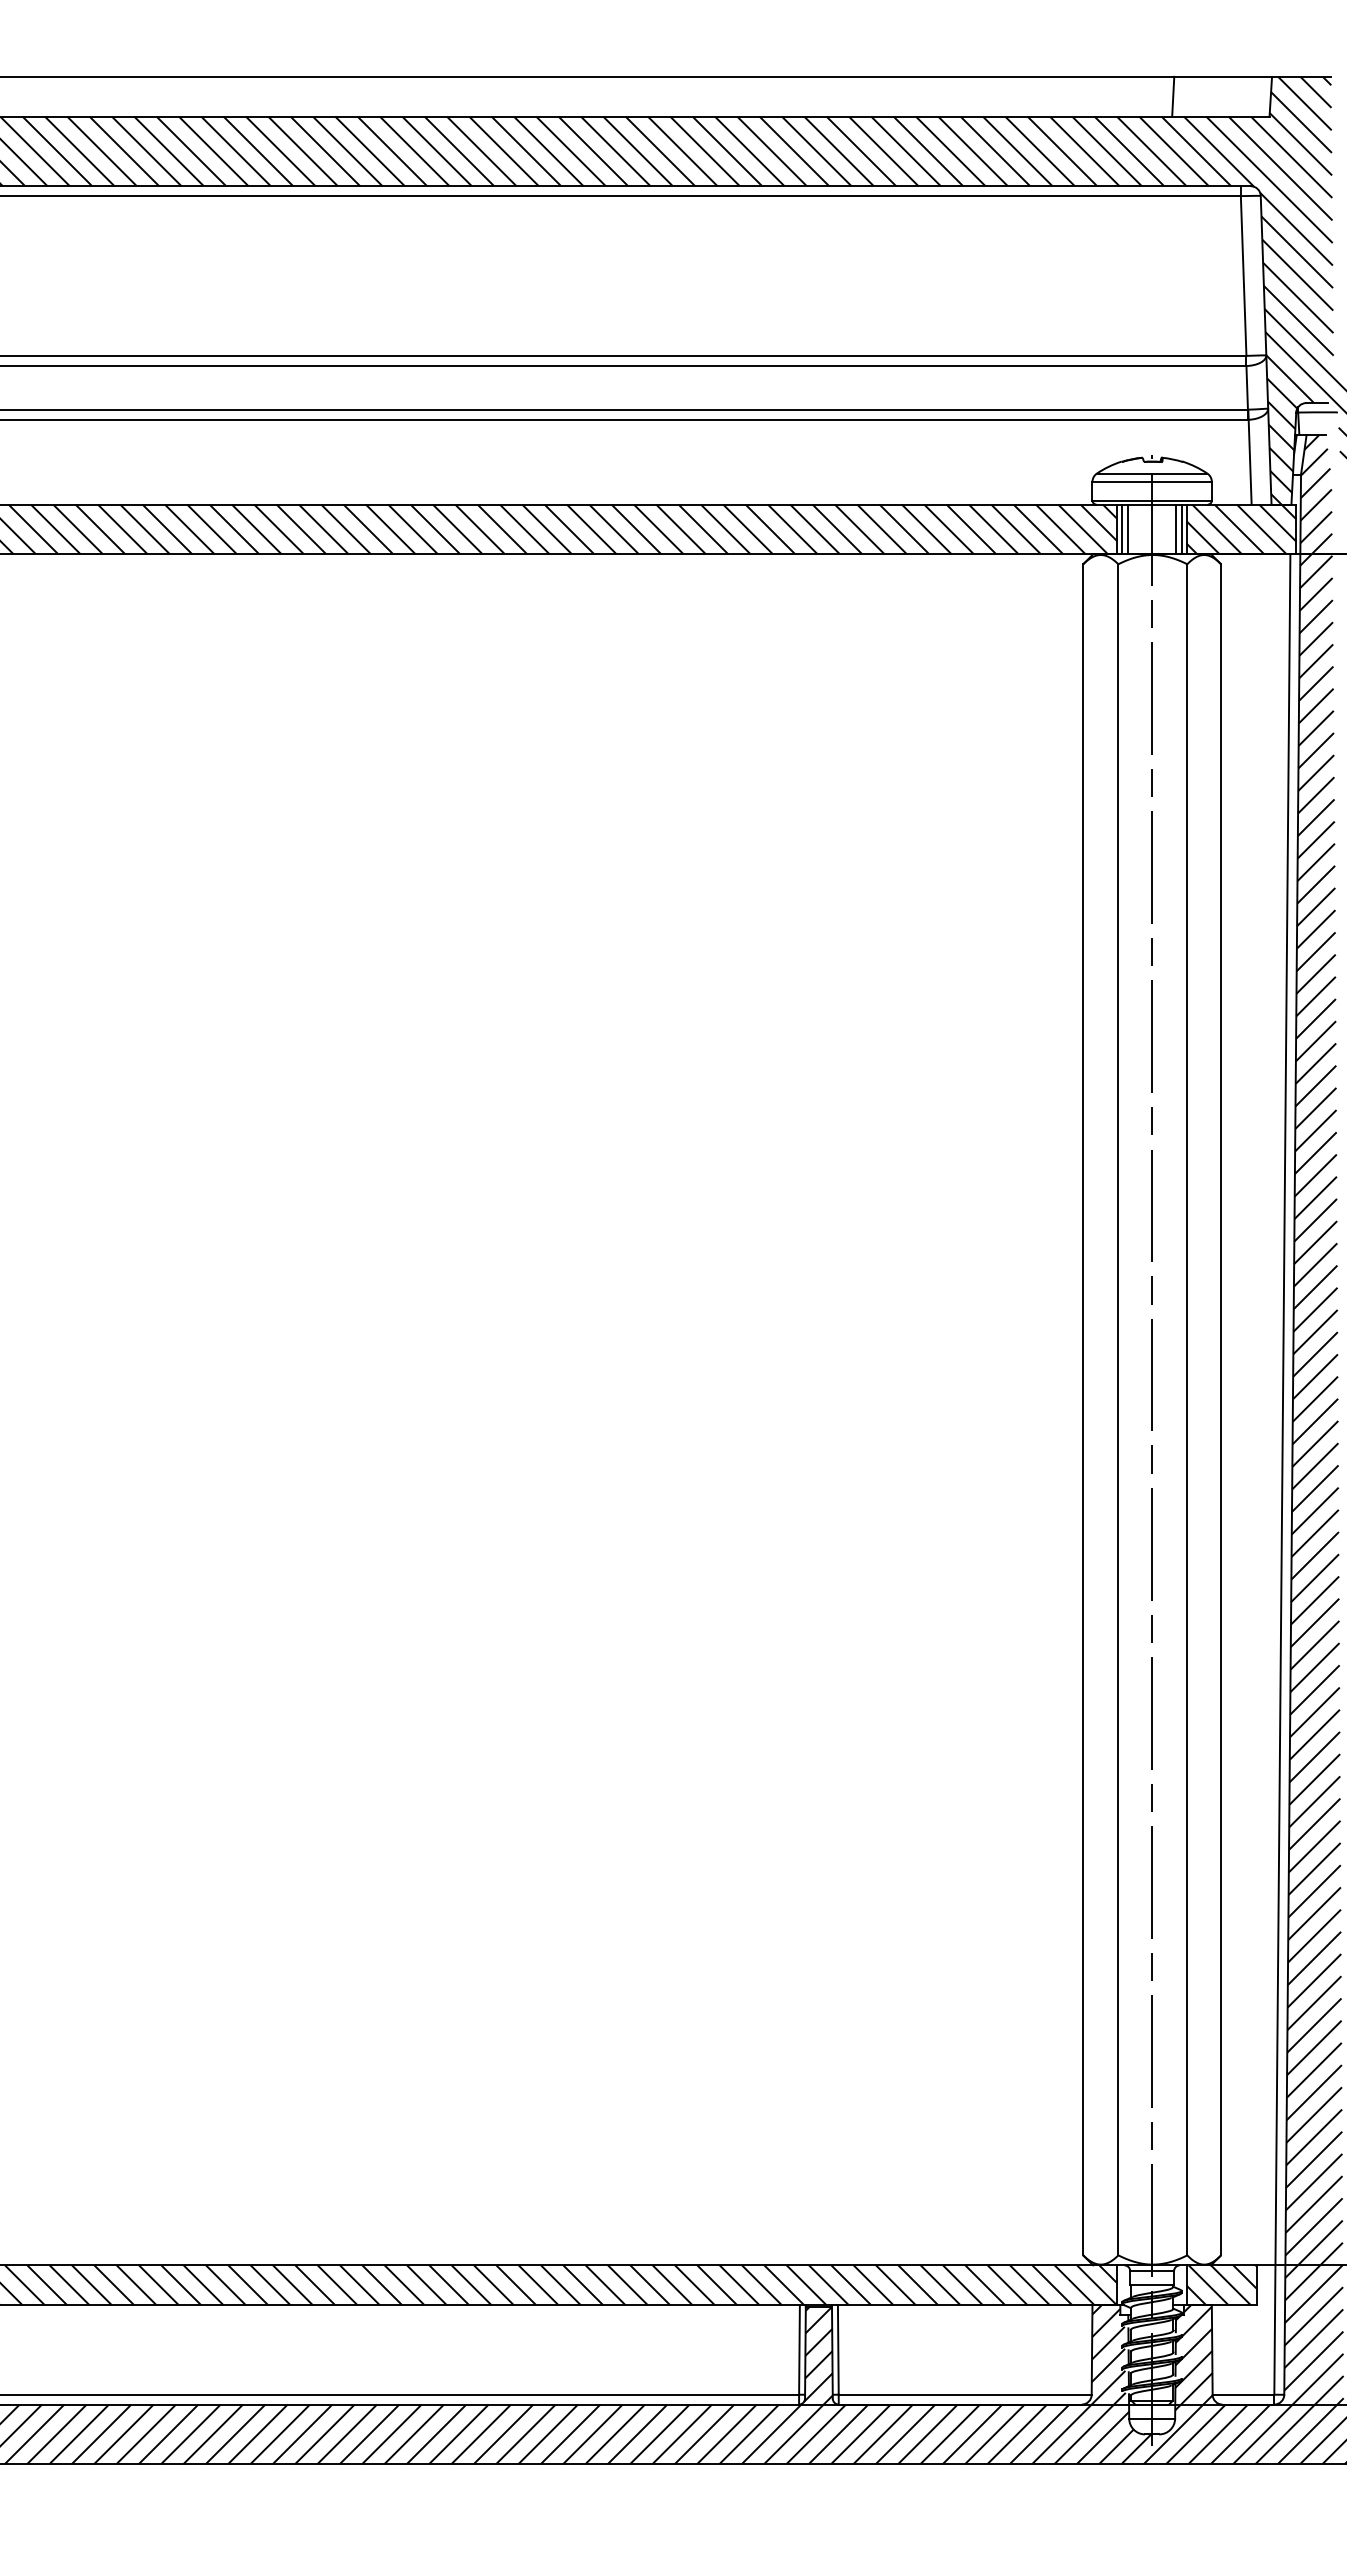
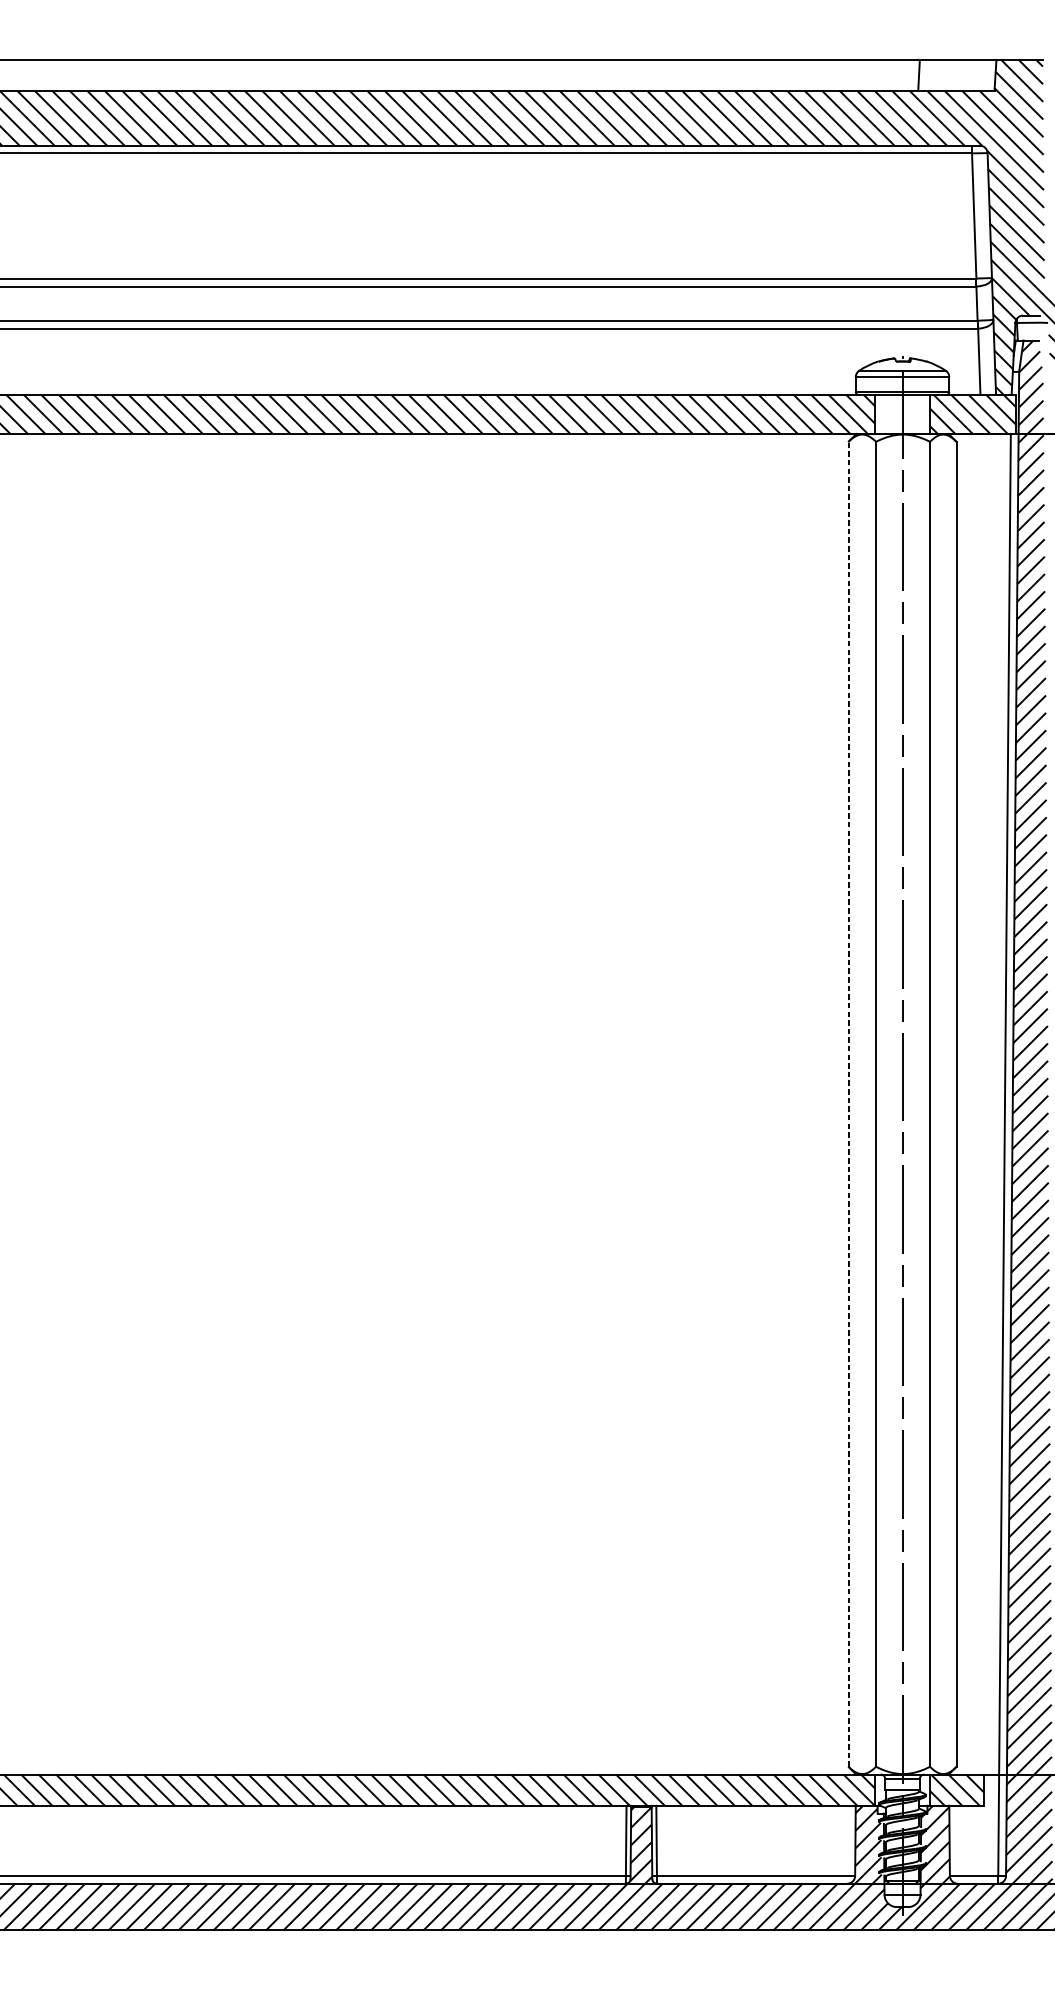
line: (1122, 529) -> (879, 414), removed
line: (1128, 529) -> (883, 414), removed
line: (1176, 529) -> (921, 414), removed
line: (1182, 529) -> (926, 414), removed
line: (1083, 1409) -> (848, 1104), solid -> dashed

